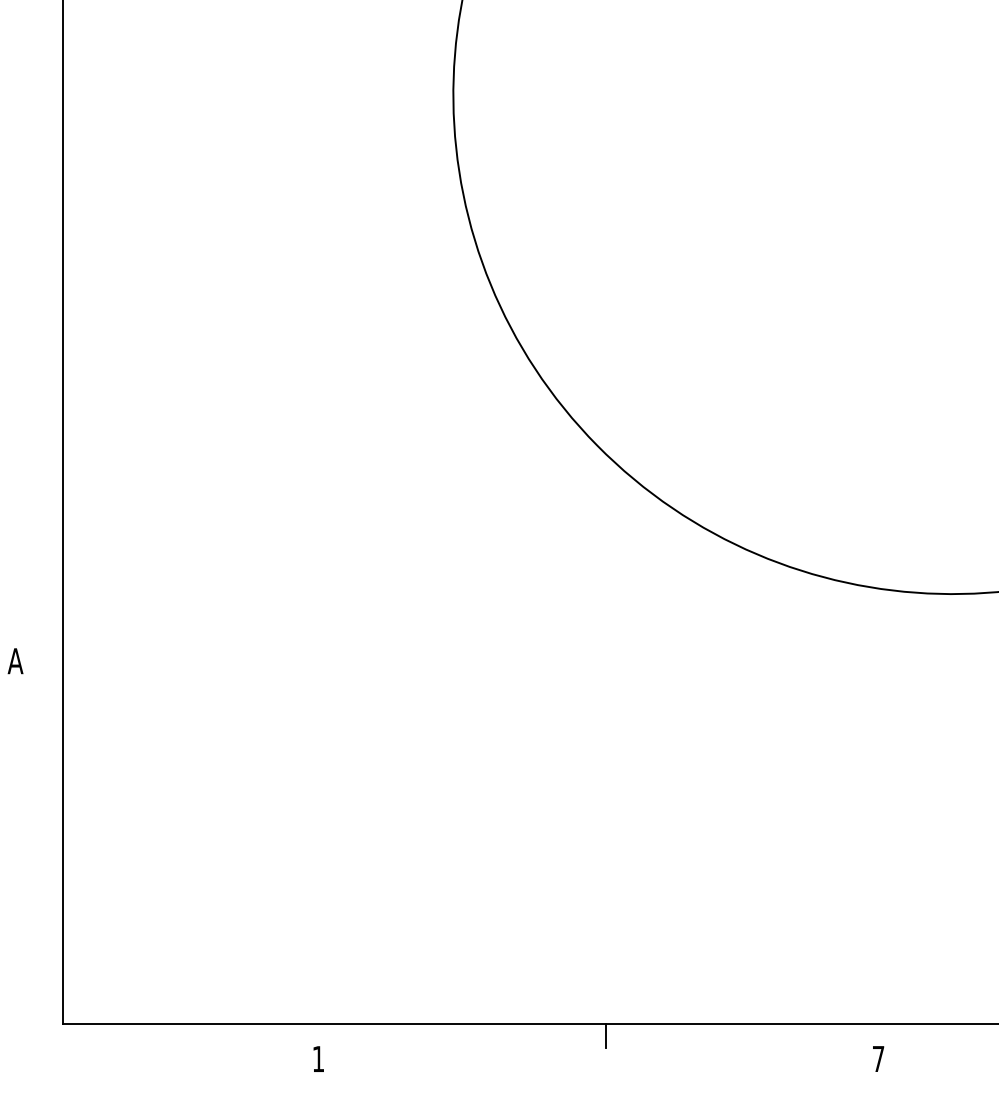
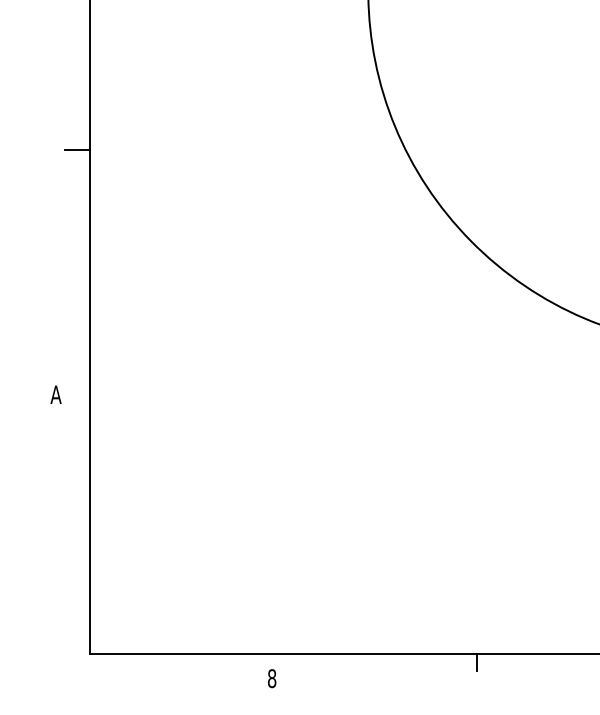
line: (45, 317) -> (77, 149), added
text: (318, 1058) -> (272, 678), 1 -> 8

